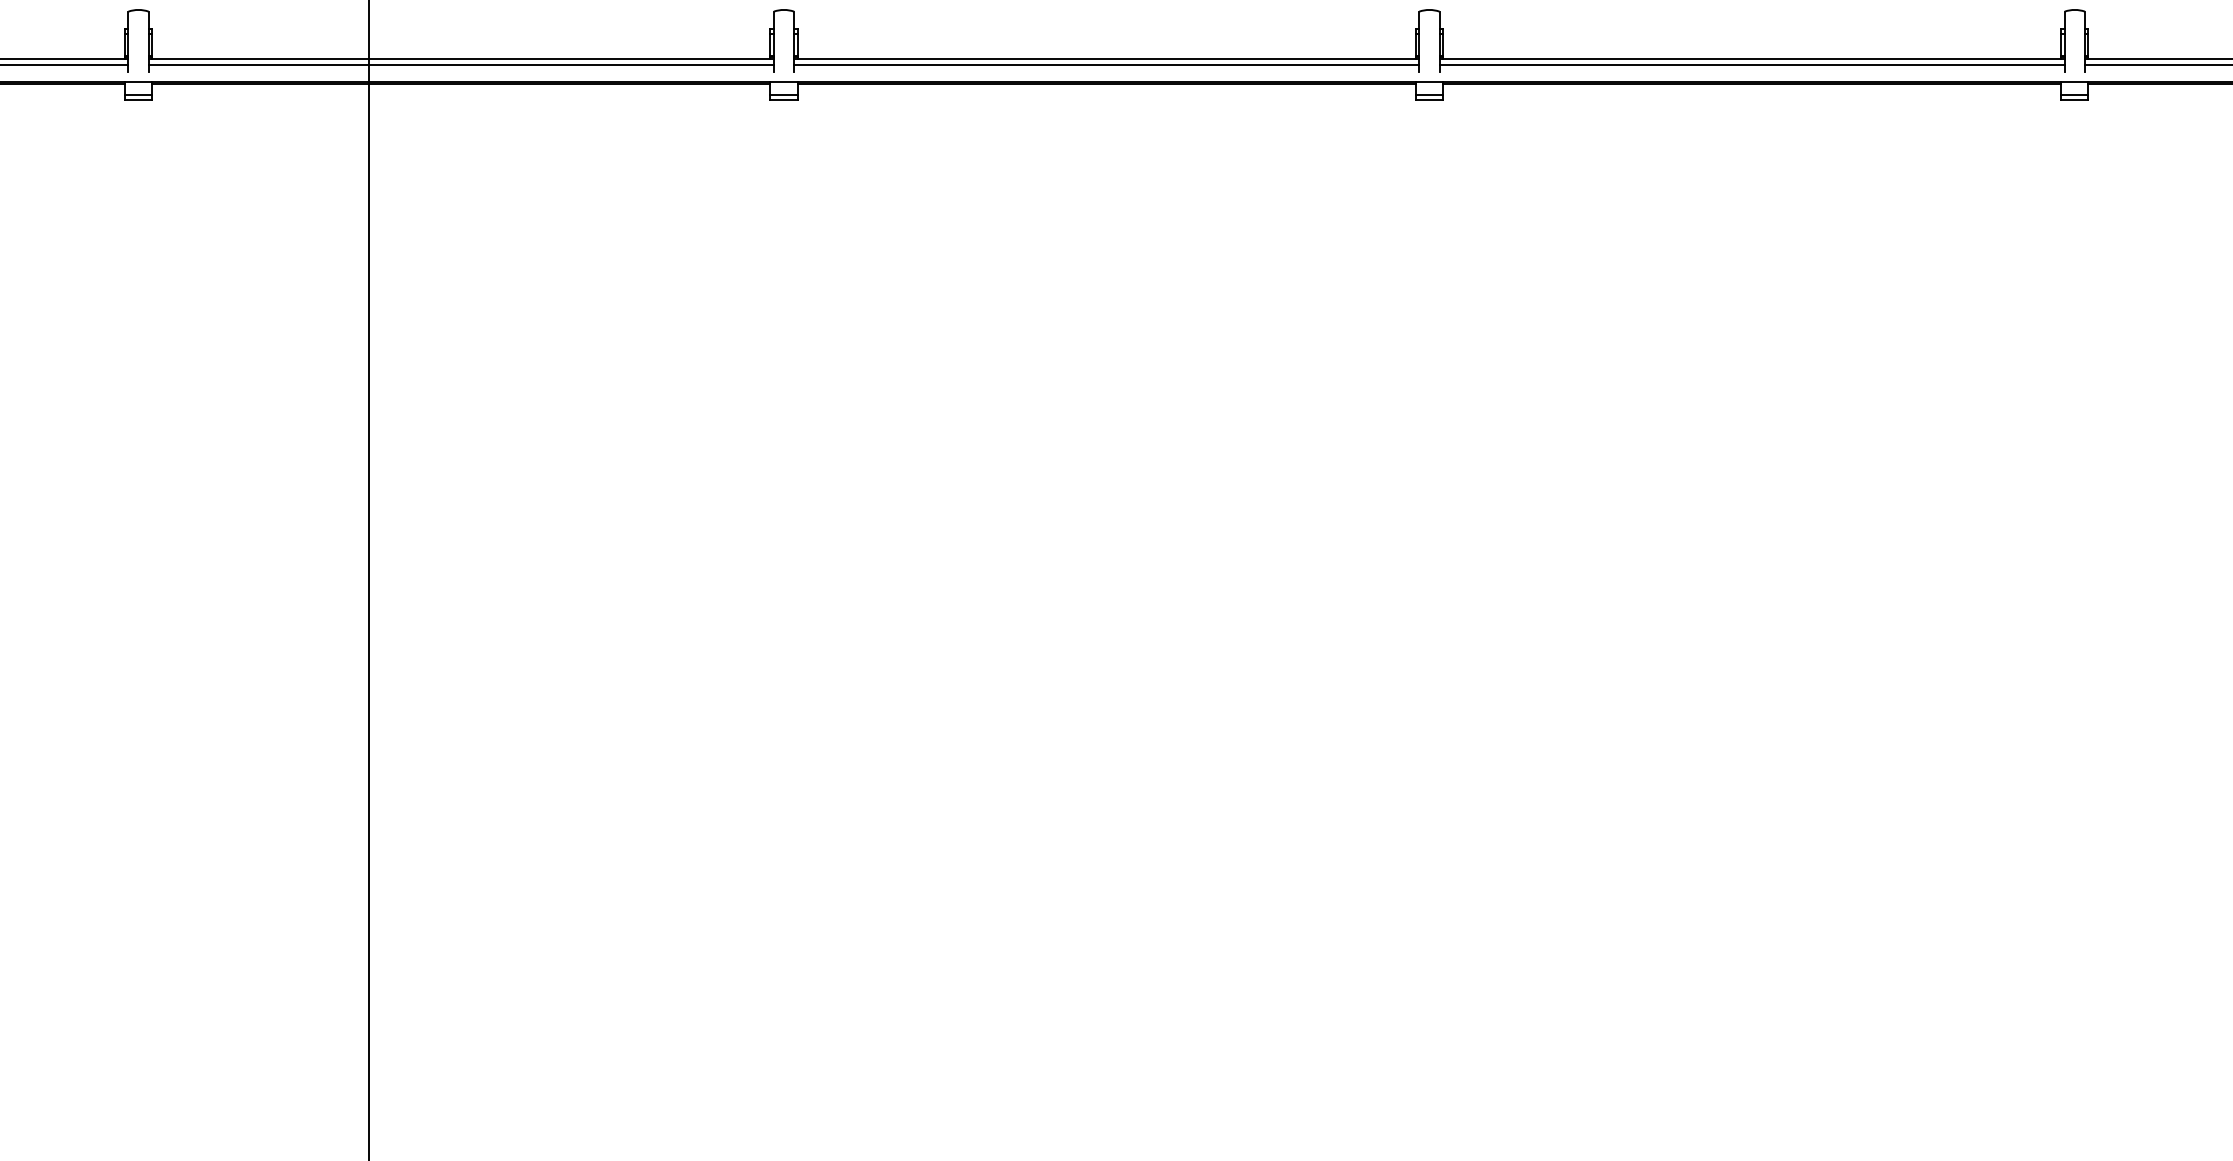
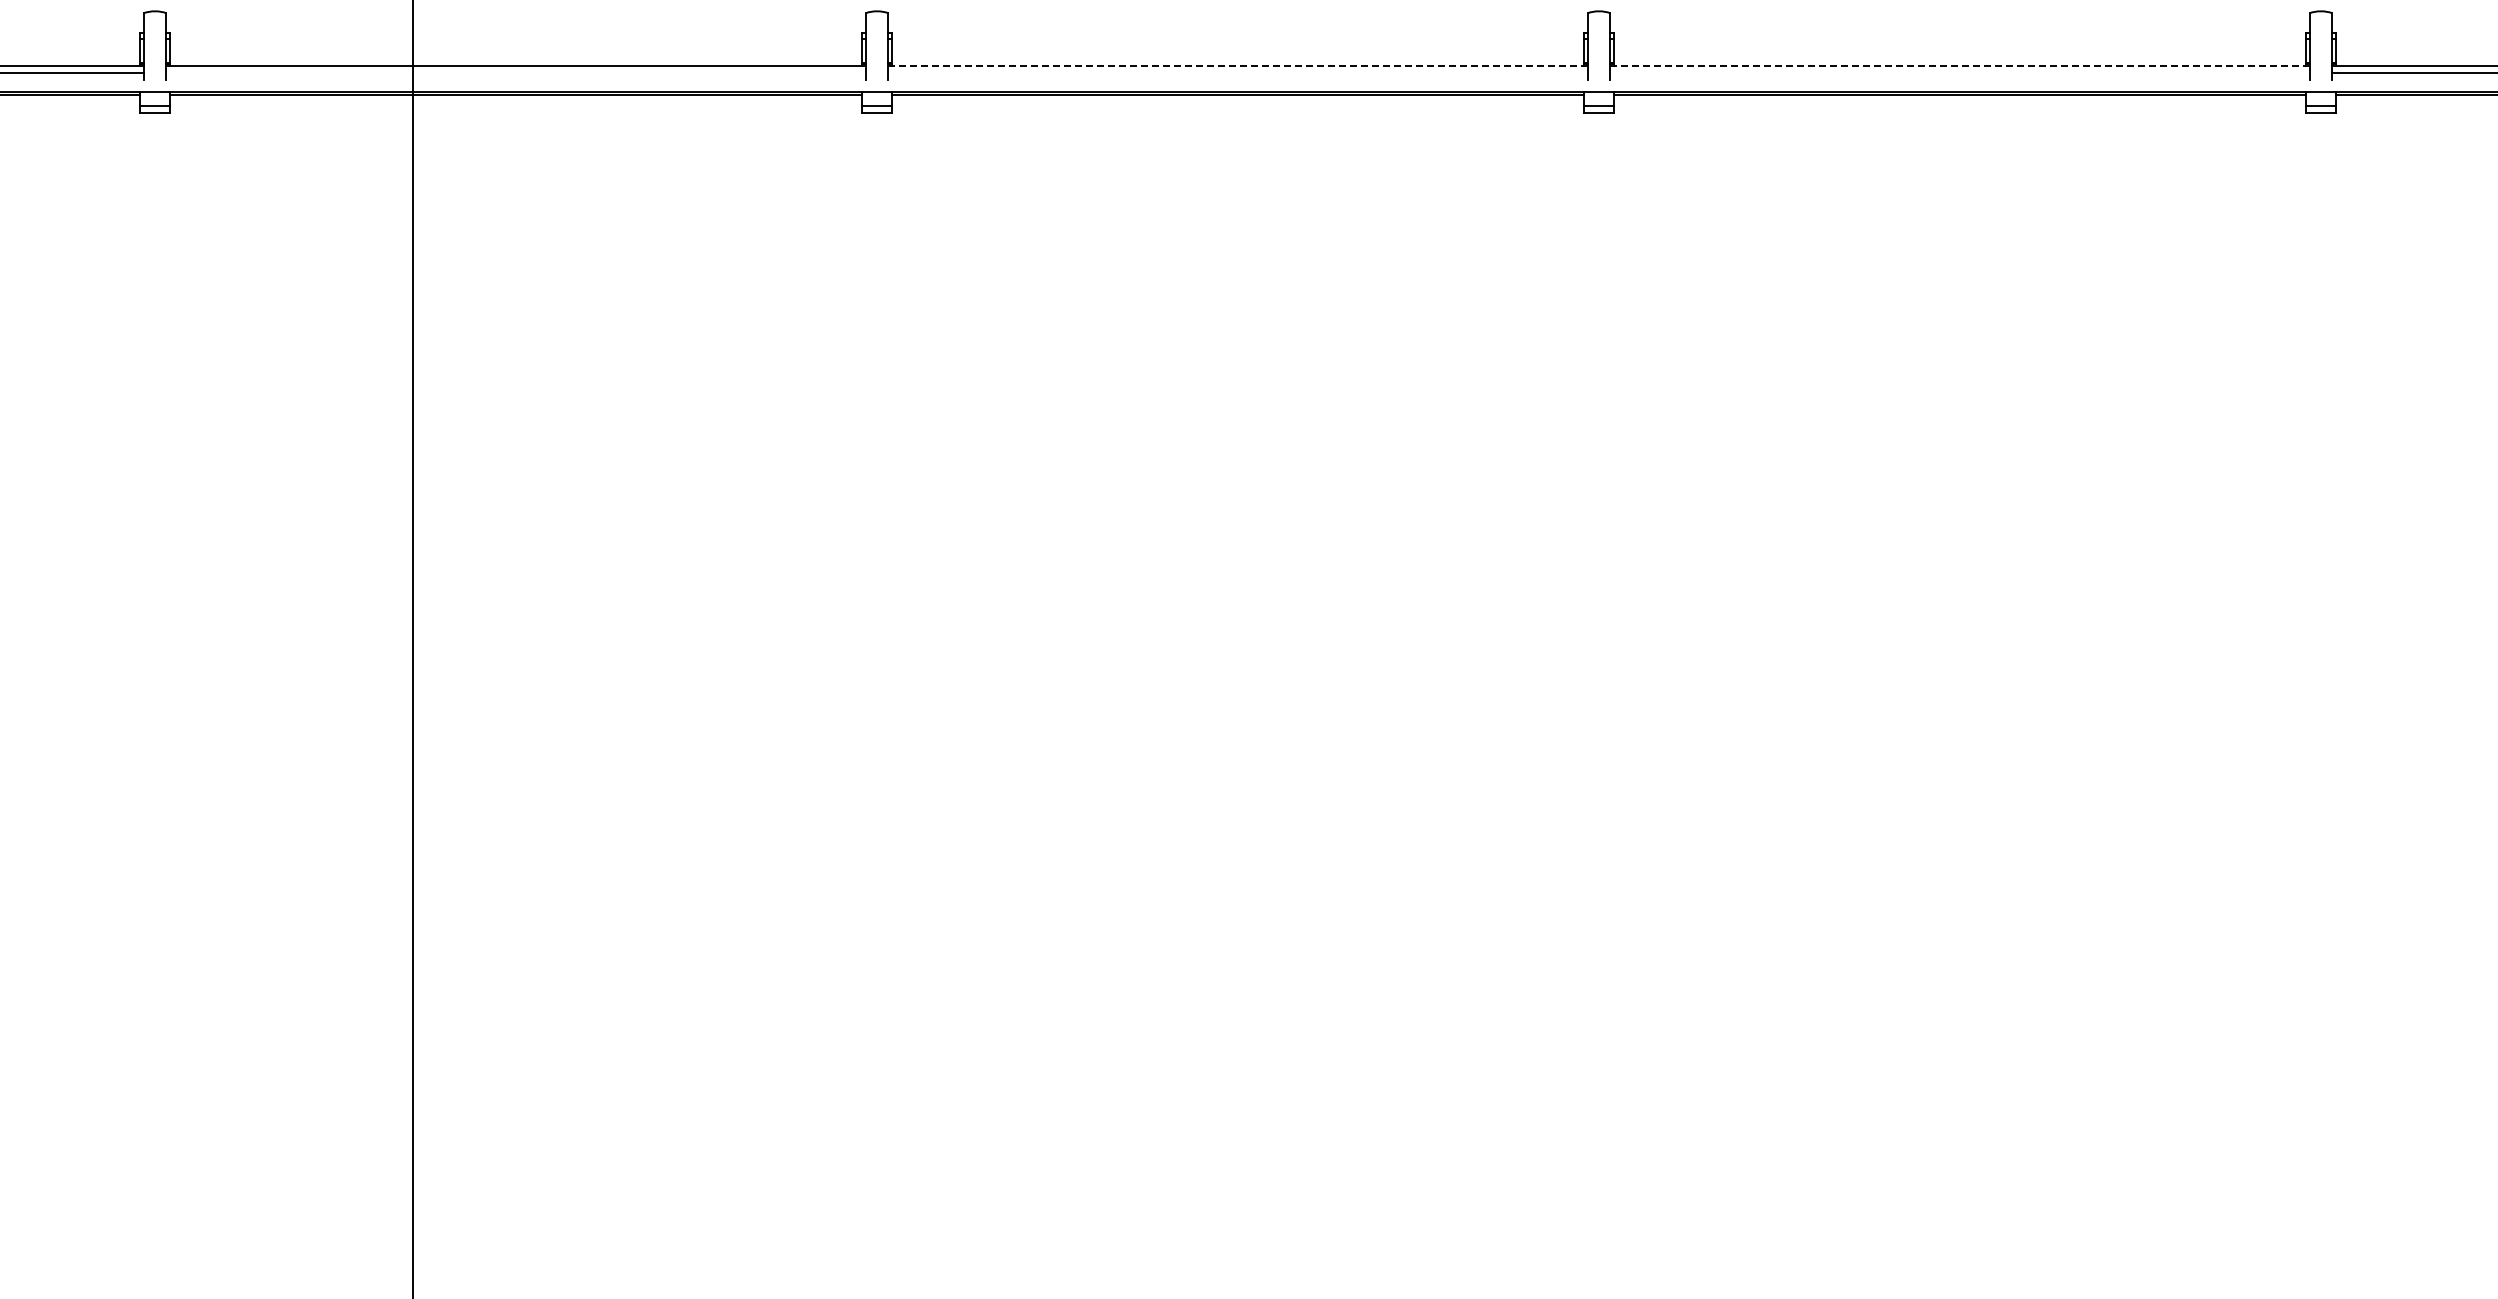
line: (1107, 58) -> (1238, 65), solid -> dashed
line: (1752, 58) -> (1960, 65), solid -> dashed
line: (460, 64) -> (515, 72), removed
line: (1106, 64) -> (1237, 72), removed
line: (1751, 64) -> (1959, 72), removed

